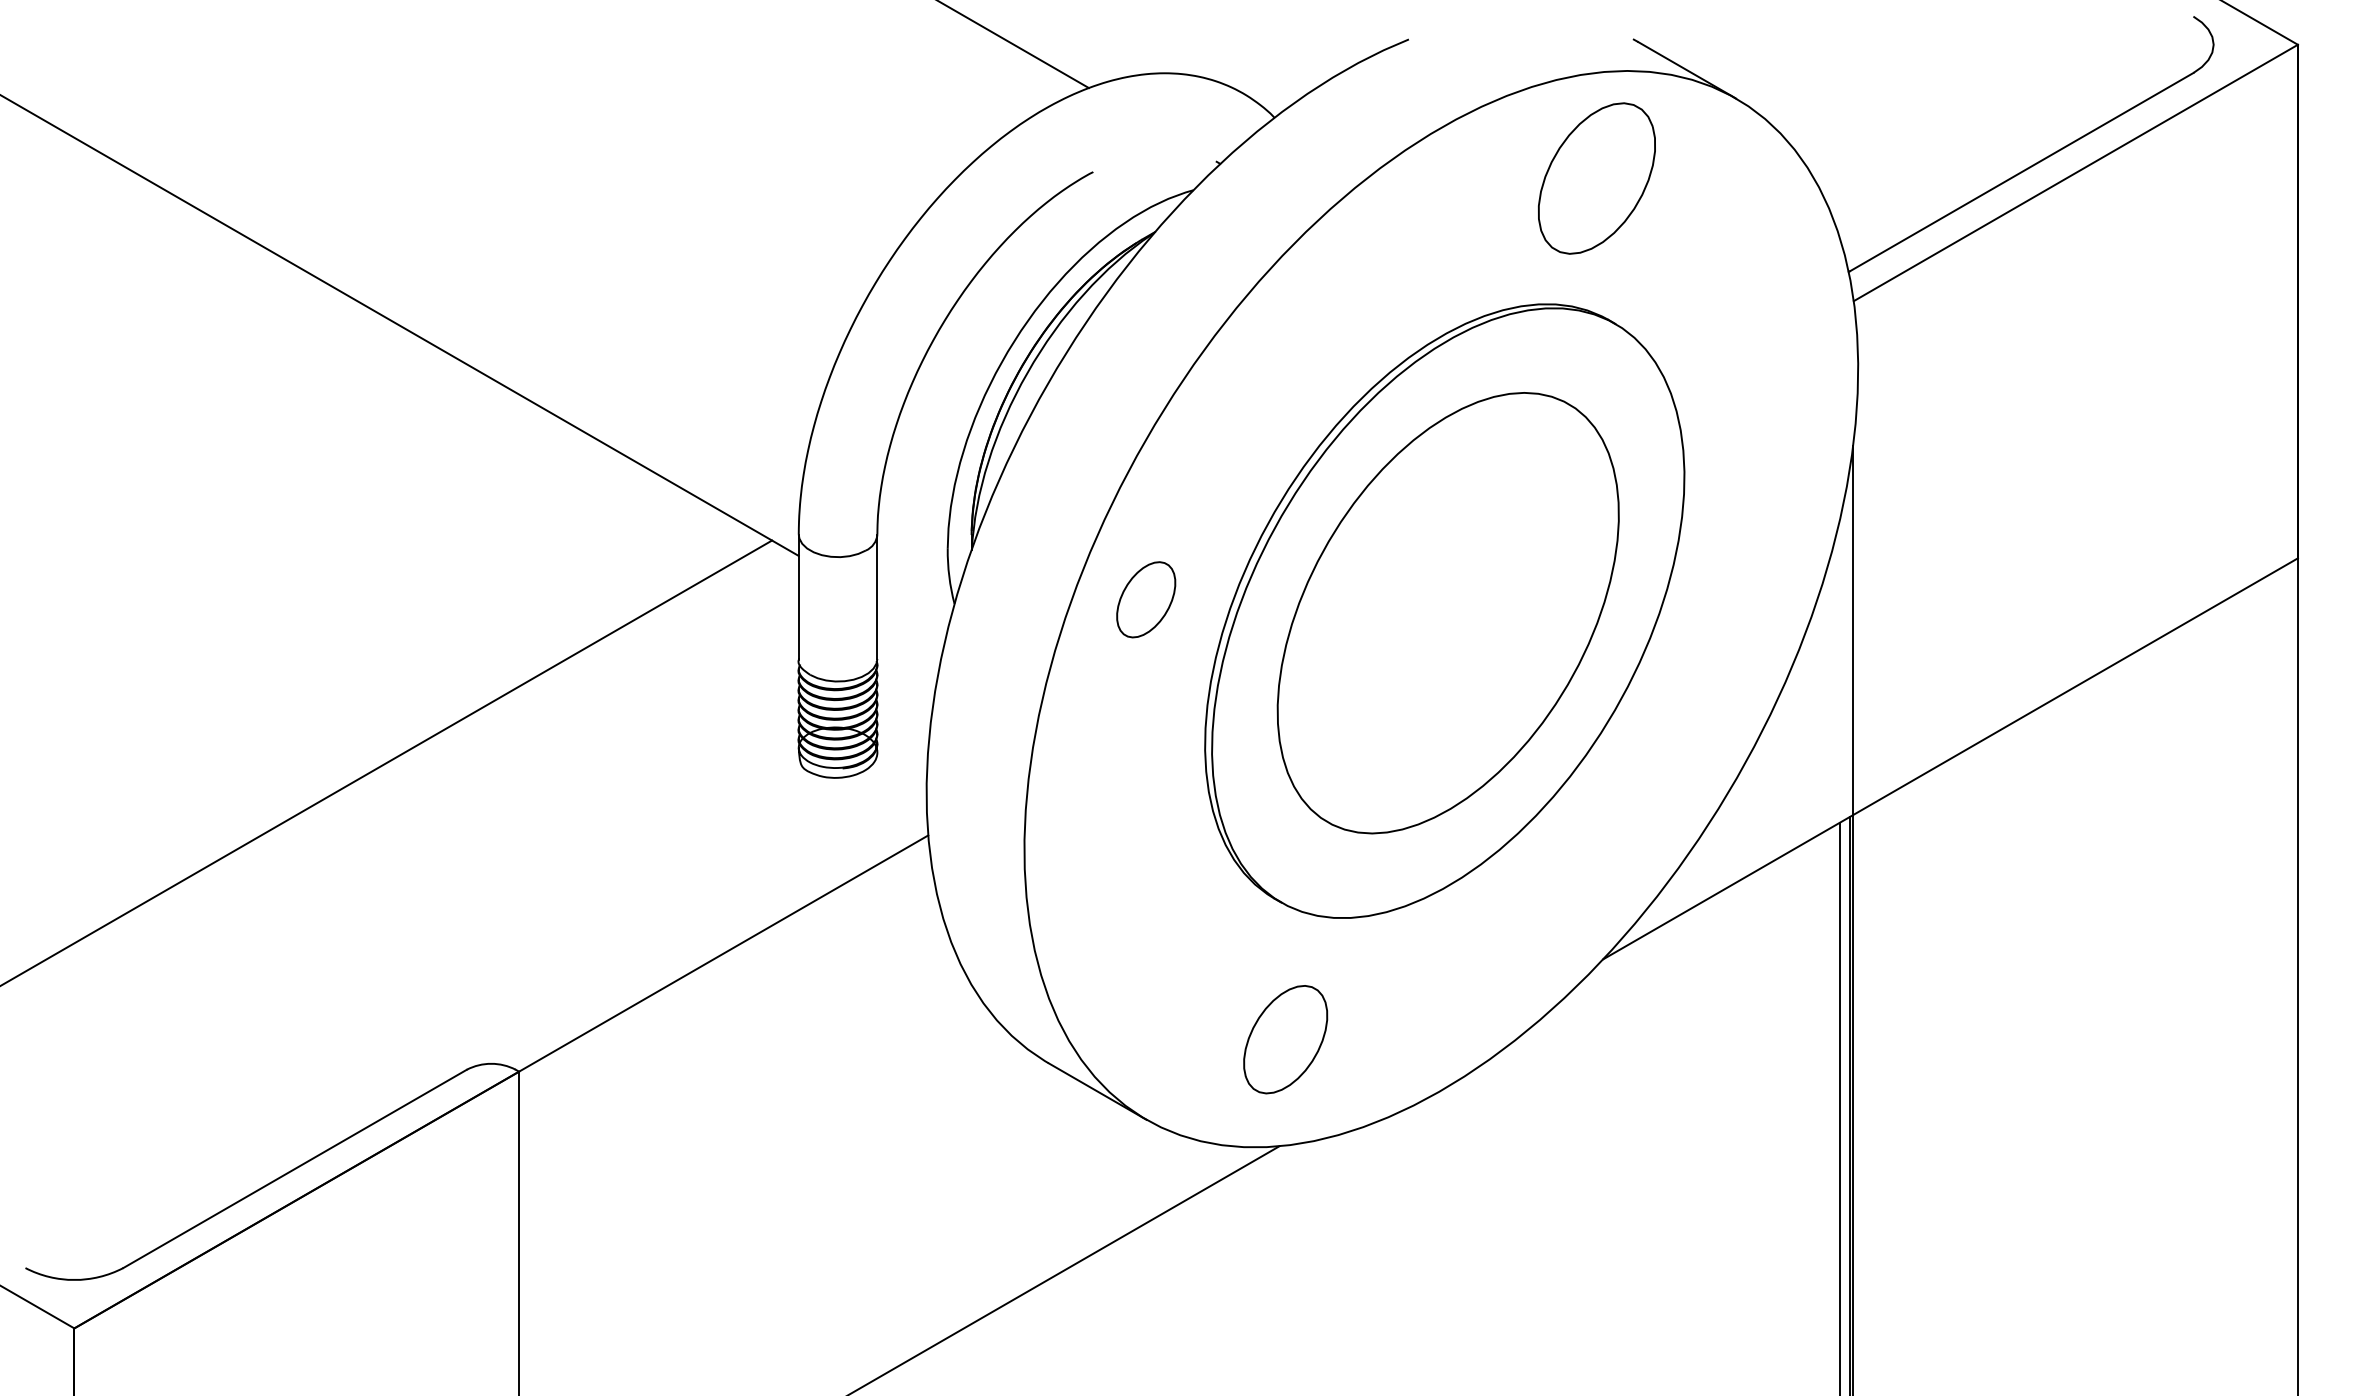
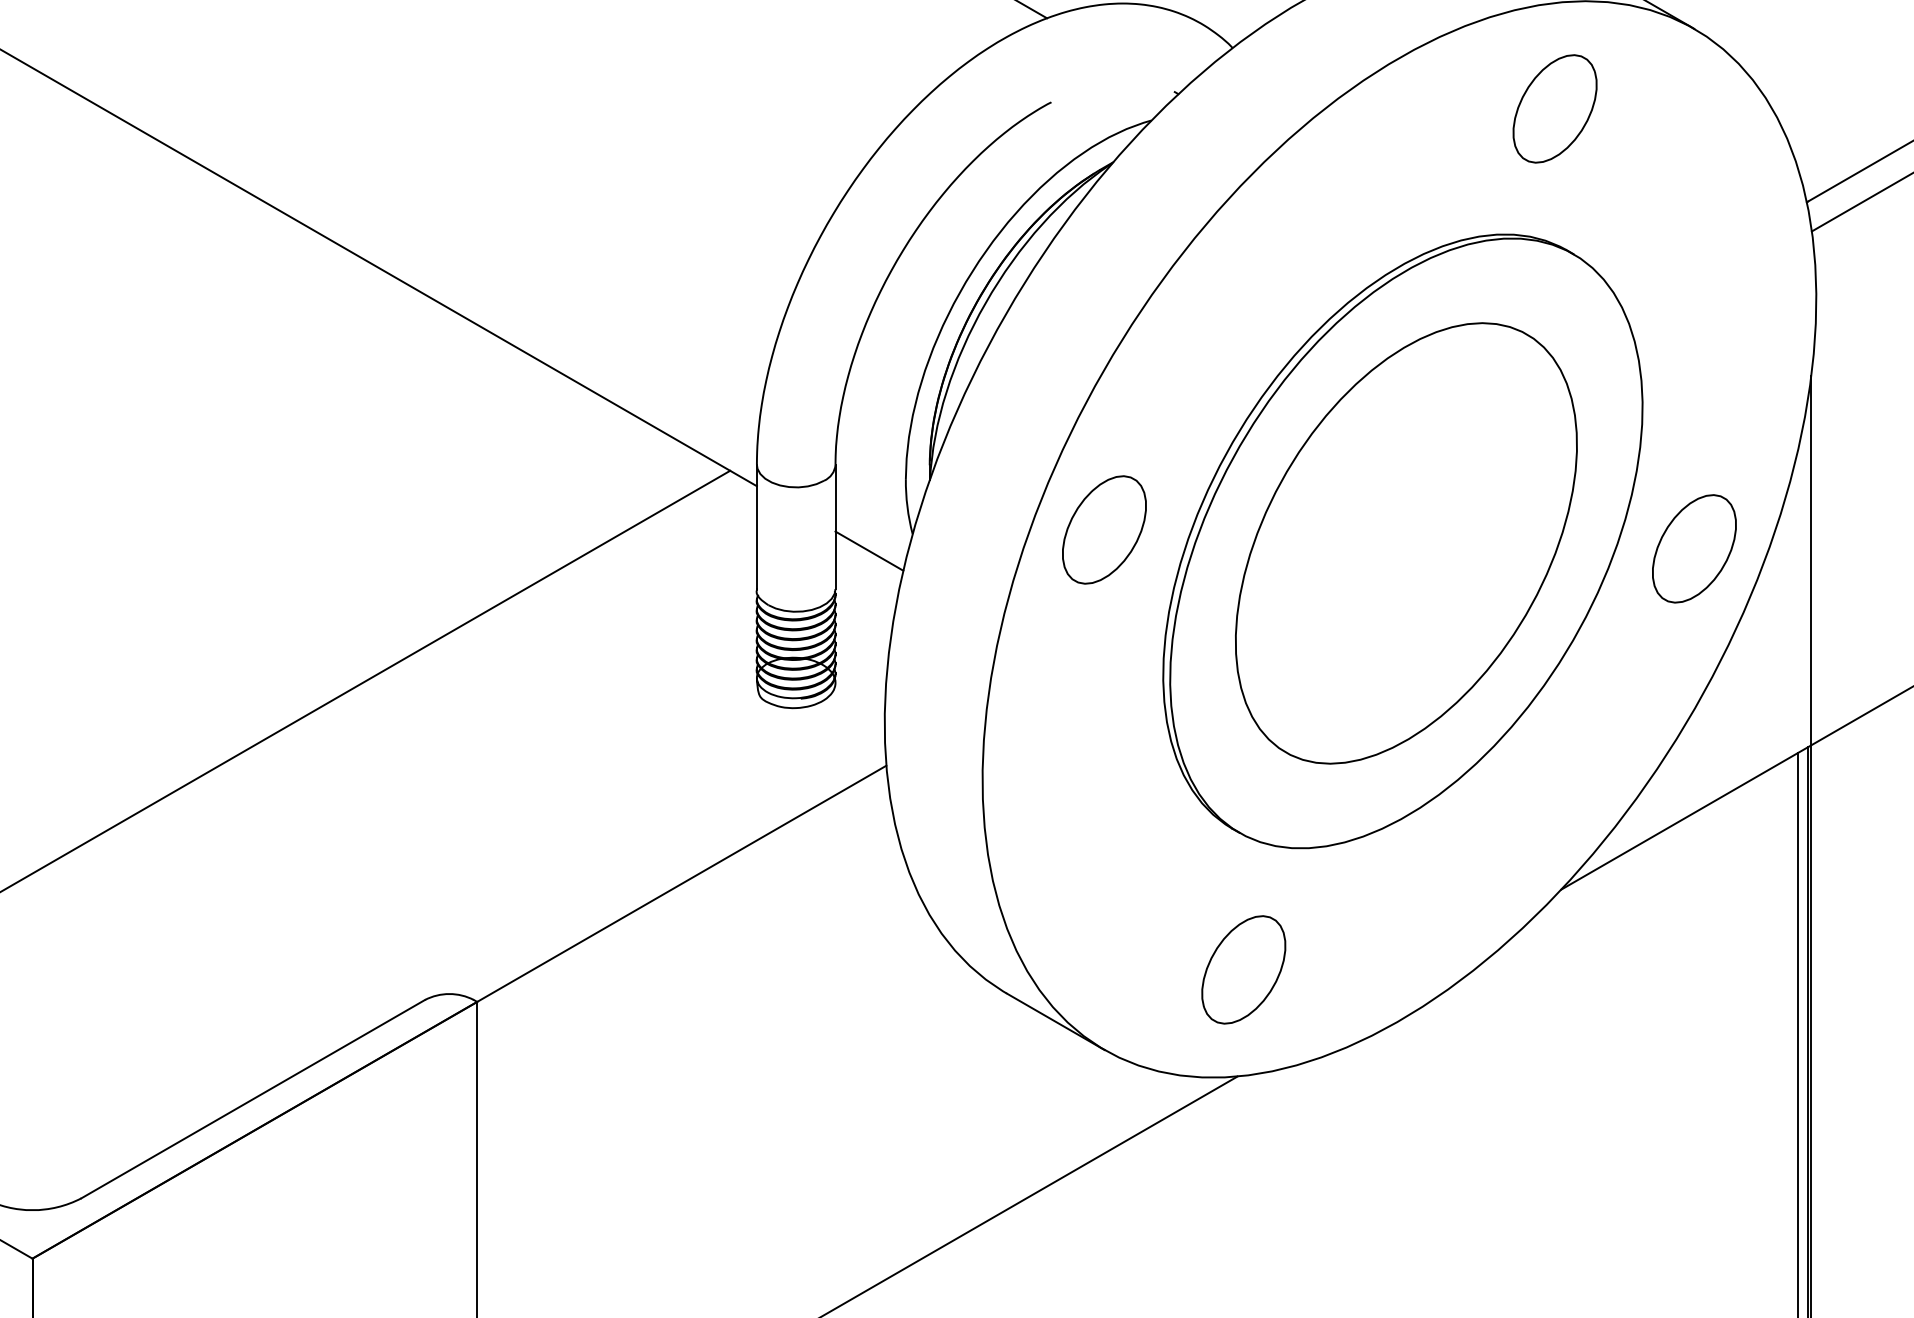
part: (1596, 178) -> (1554, 108), size x0.71
part: (1145, 599) -> (1103, 529), size x1.43
part: (1735, 618) -> (1693, 548), added
line: (911, 620) -> (869, 550), added

